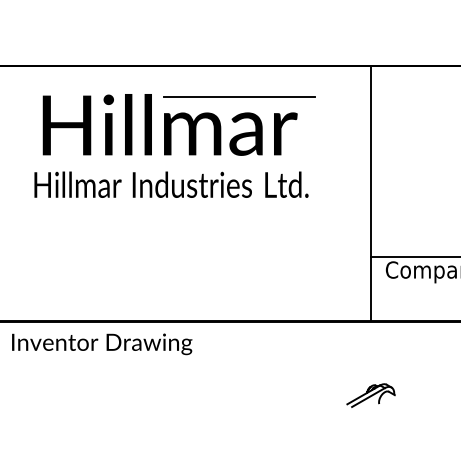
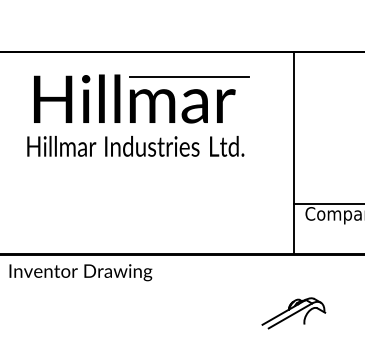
part: (370, 395) -> (293, 313), size x1.67

